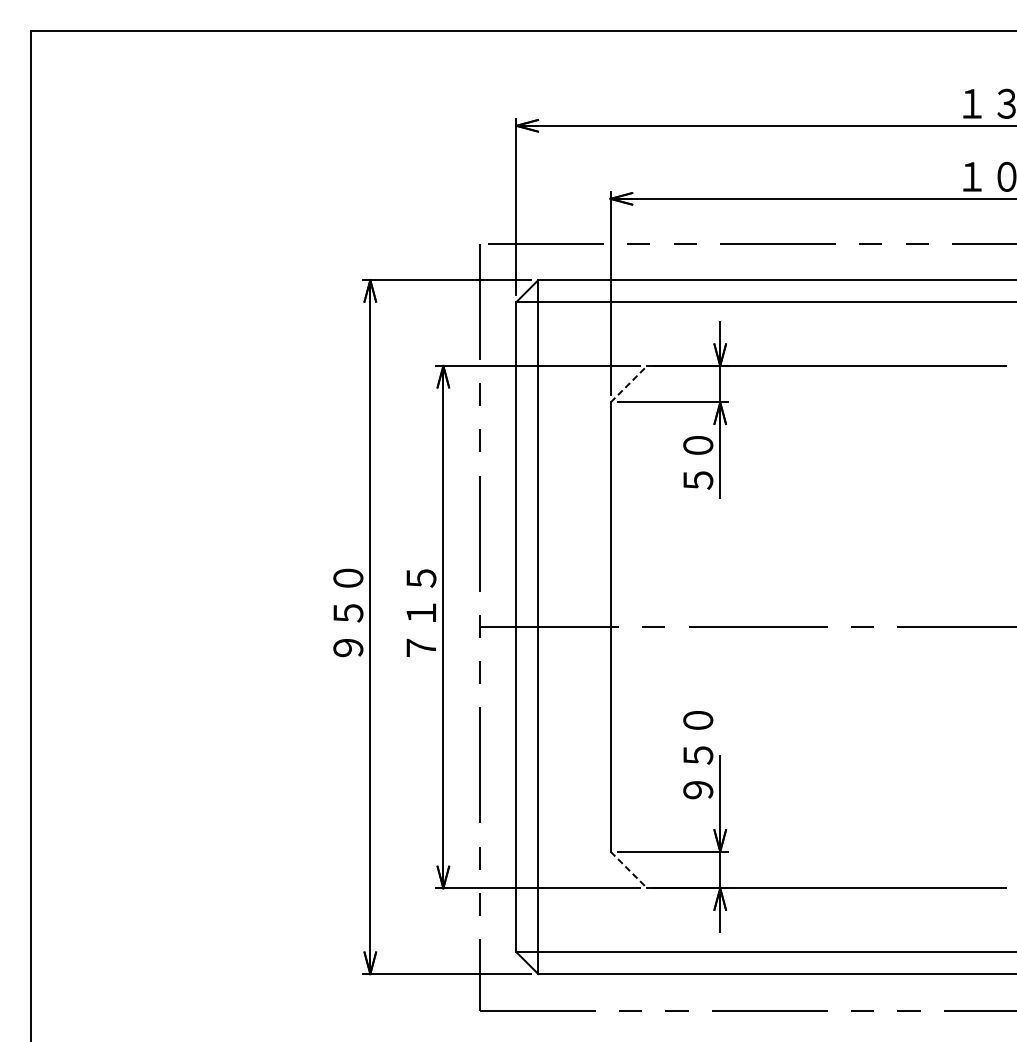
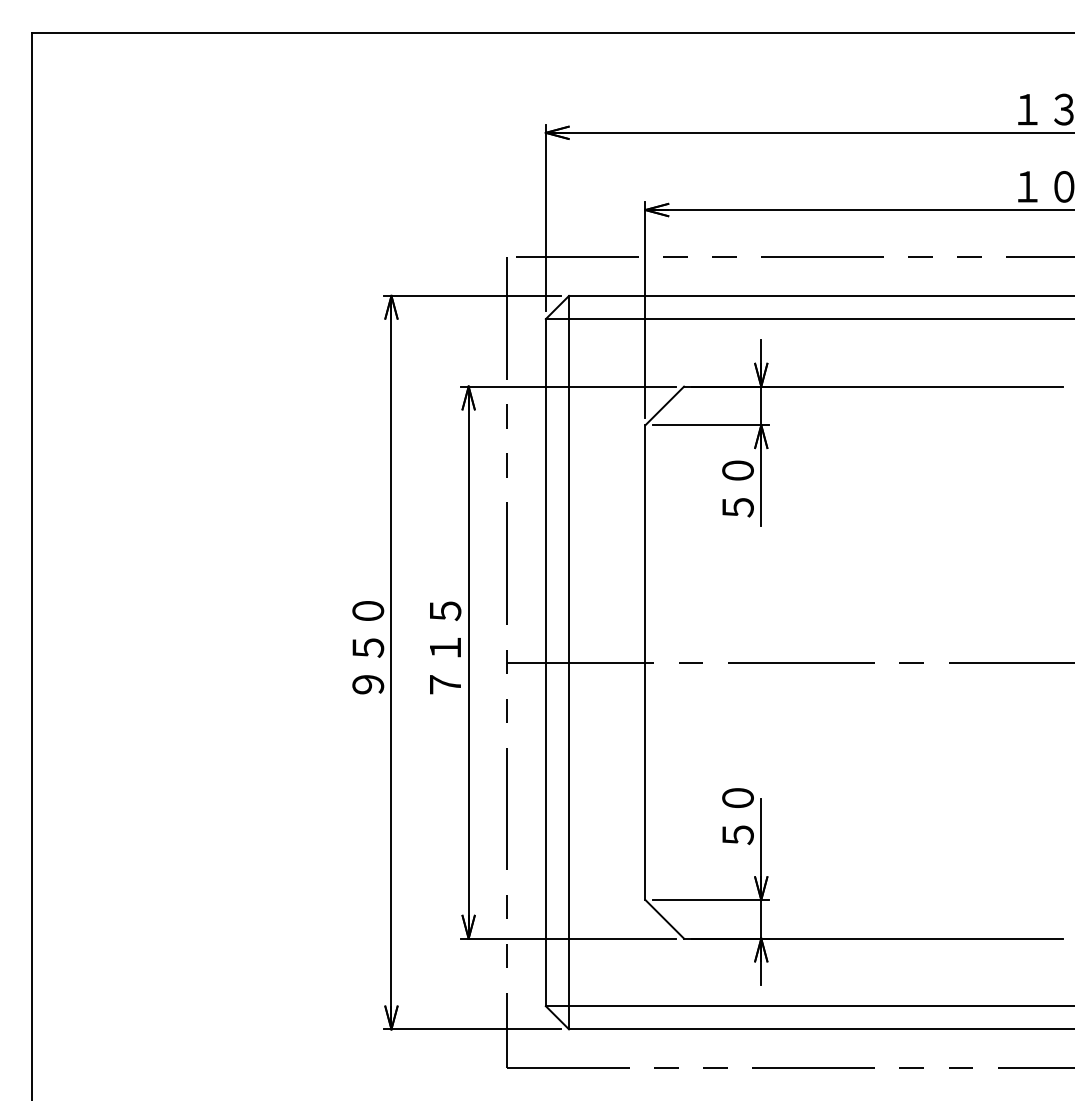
line: (629, 383) -> (665, 405), dashed -> solid
text: (697, 755) -> (737, 798), ９５０ -> ５０
line: (629, 870) -> (665, 919), dashed -> solid

